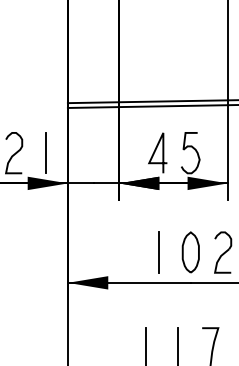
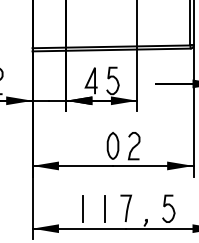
line: (46, 152) -> (18, 80), removed
line: (157, 251) -> (91, 145), removed

